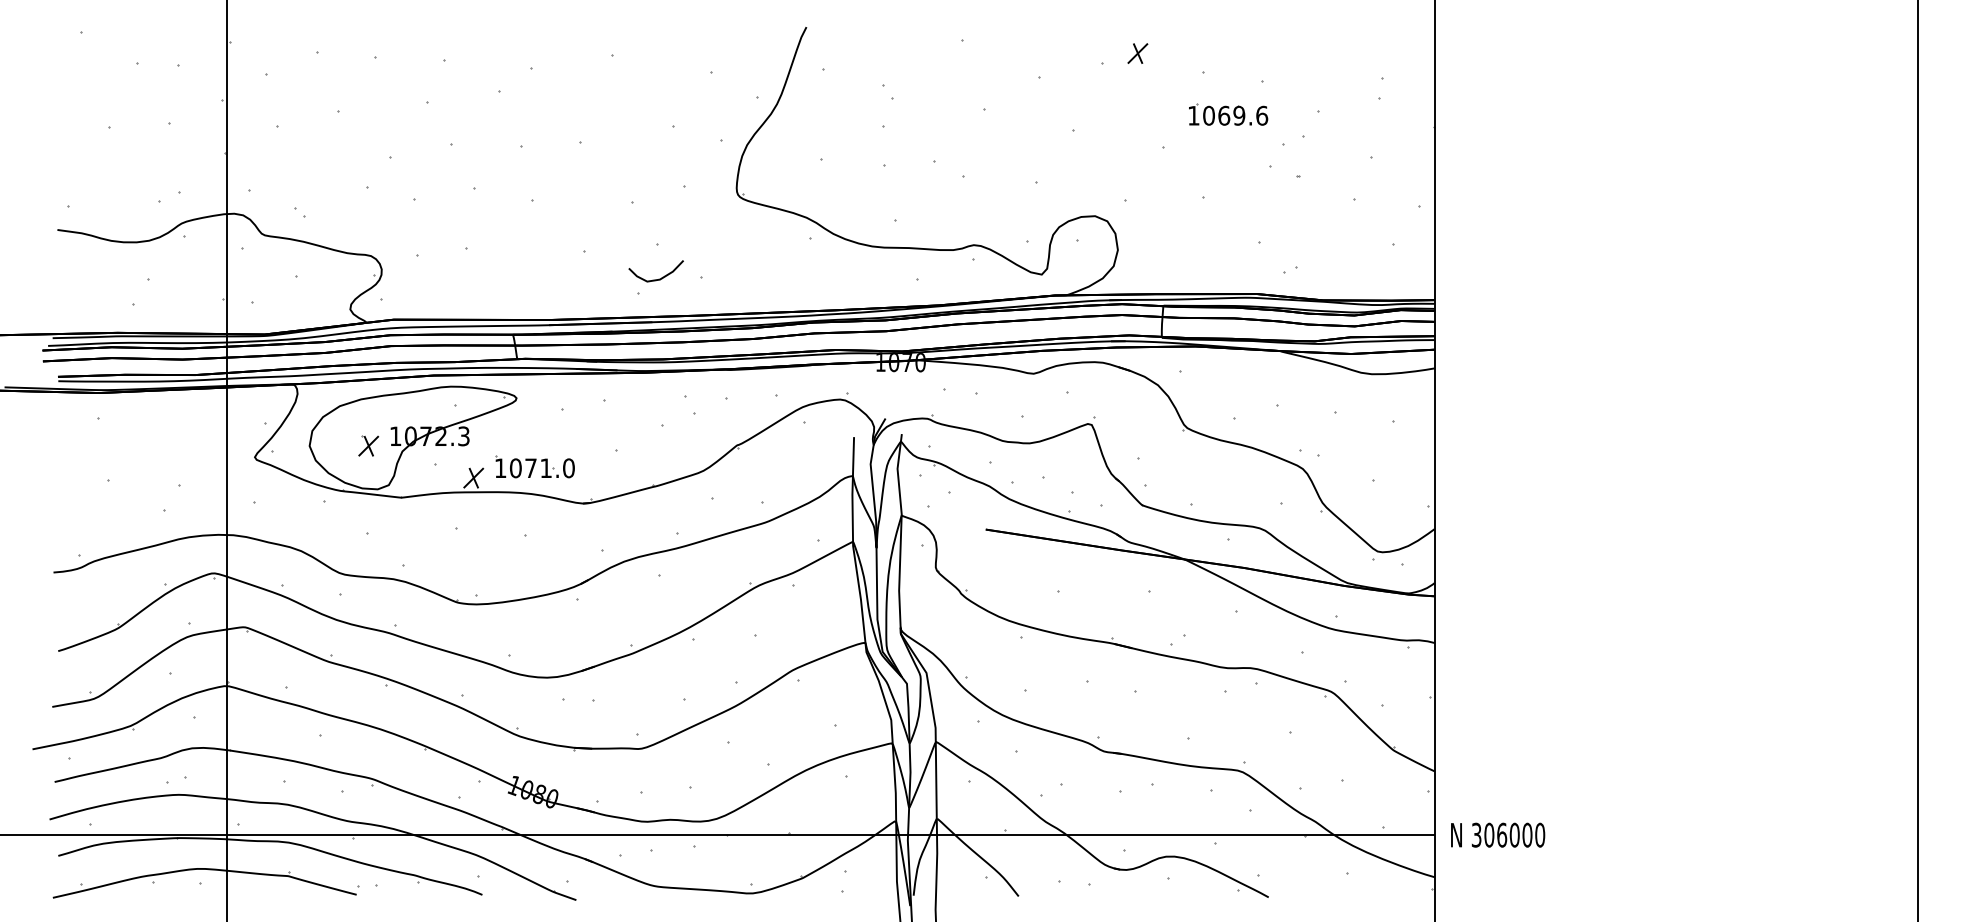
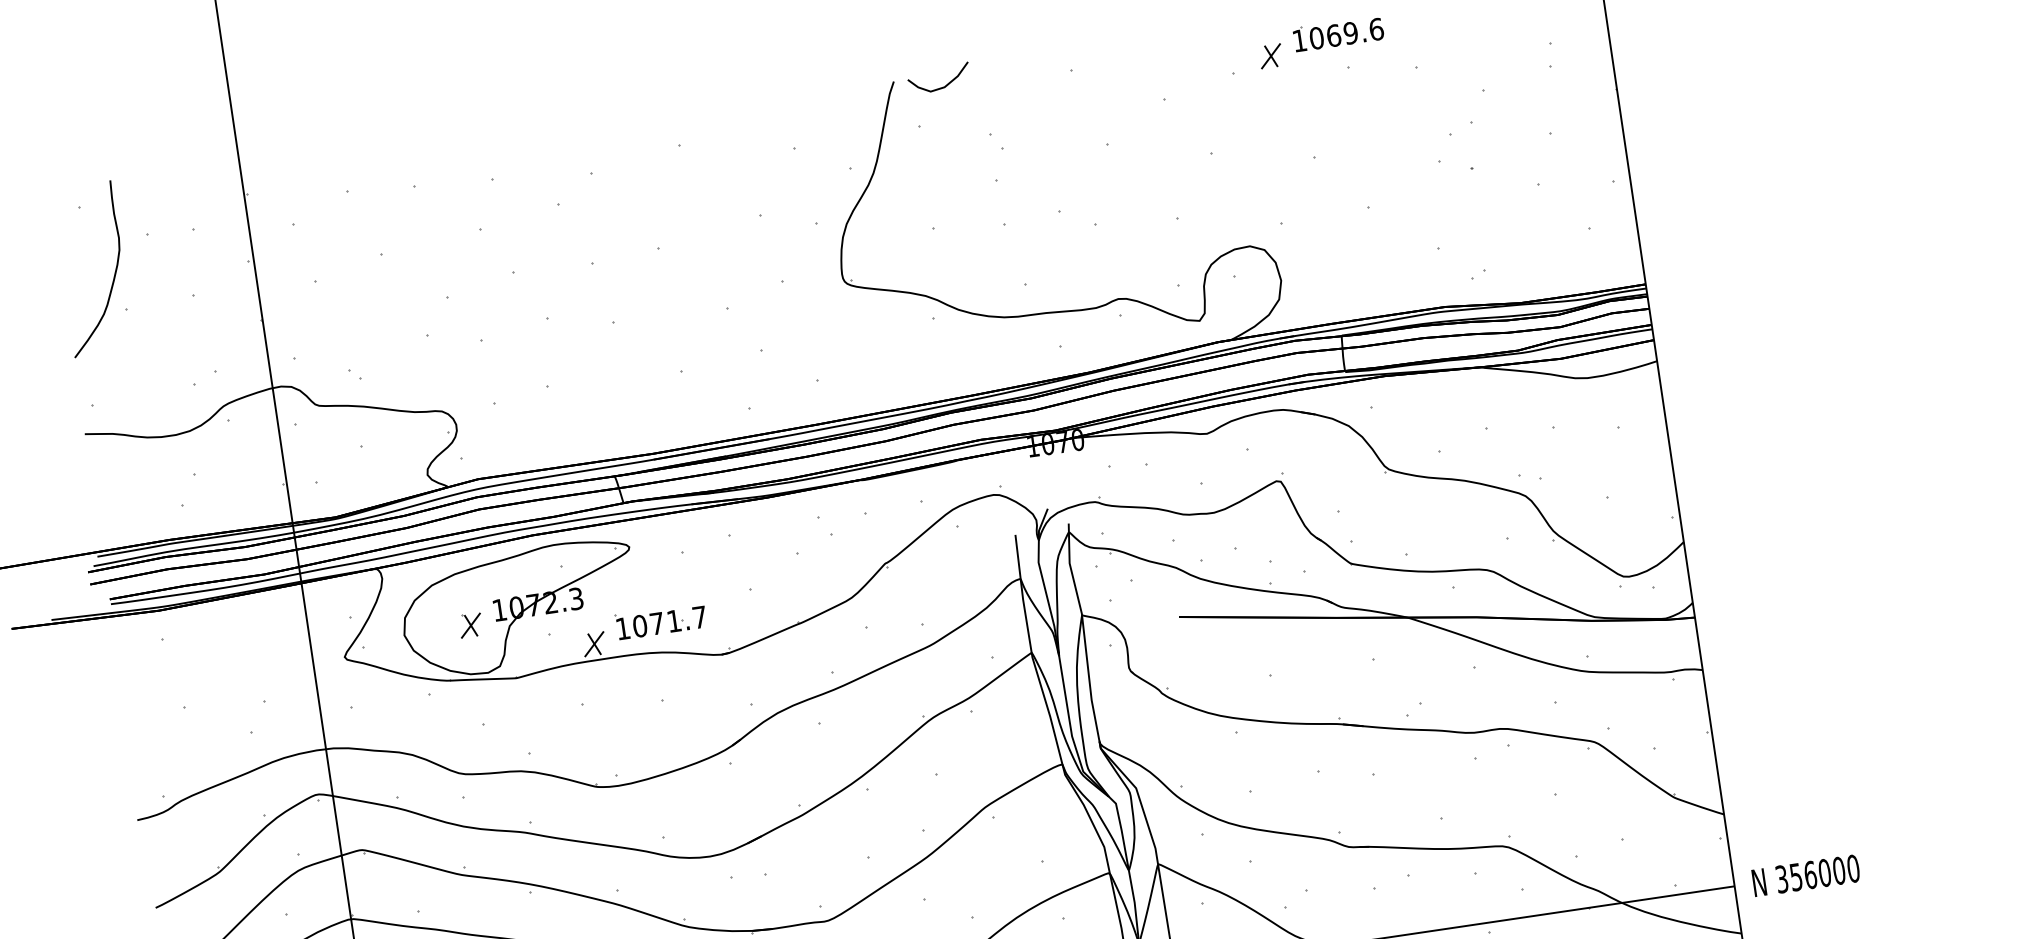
curve: (102, 96) -> (113, 276), added
part: (1228, 114) -> (1338, 33), moved
curve: (658, 278) -> (942, 86), moved
text: (568, 468) -> (699, 617), 1071.0 -> 1071.7
text: (1489, 834) -> (1796, 876), 306000 -> 356000

